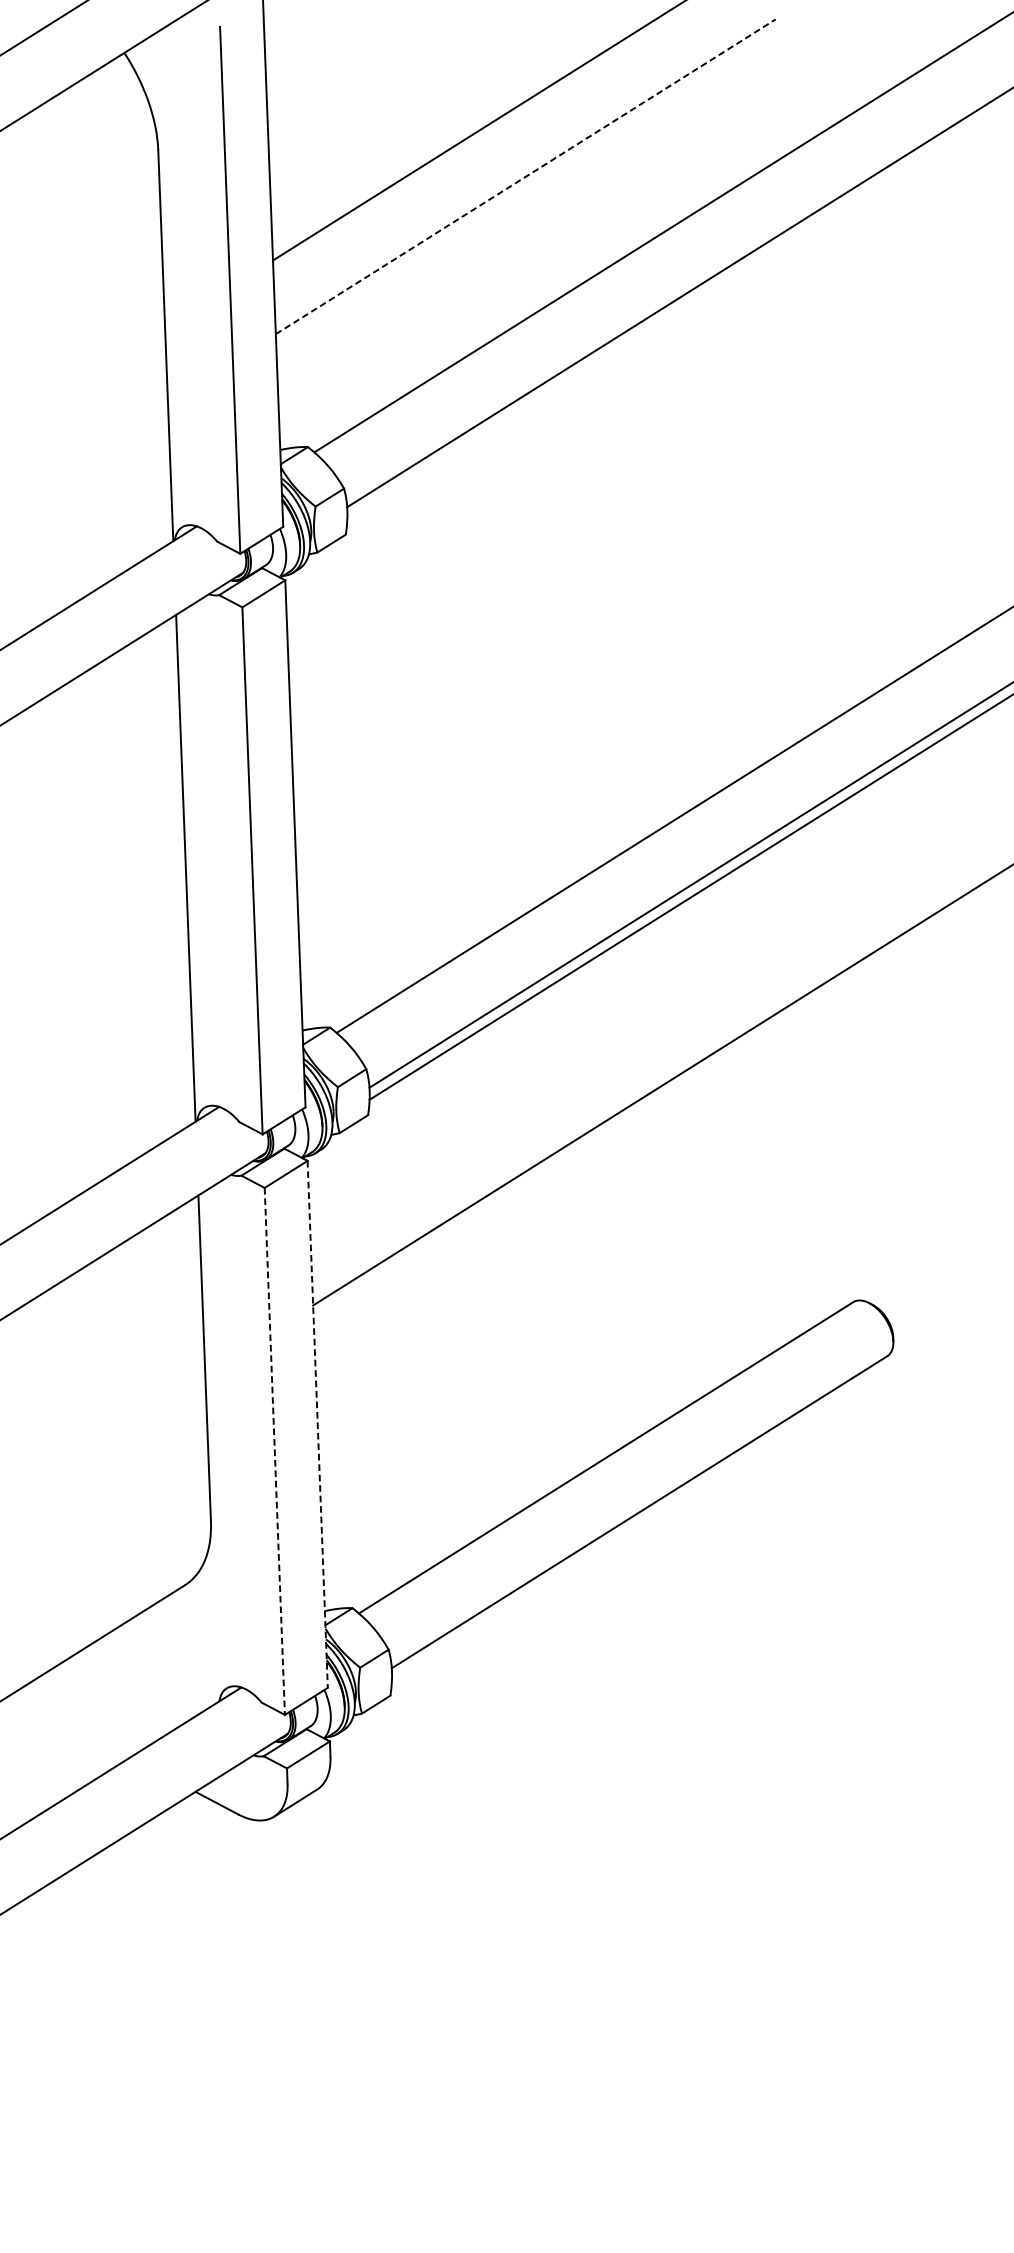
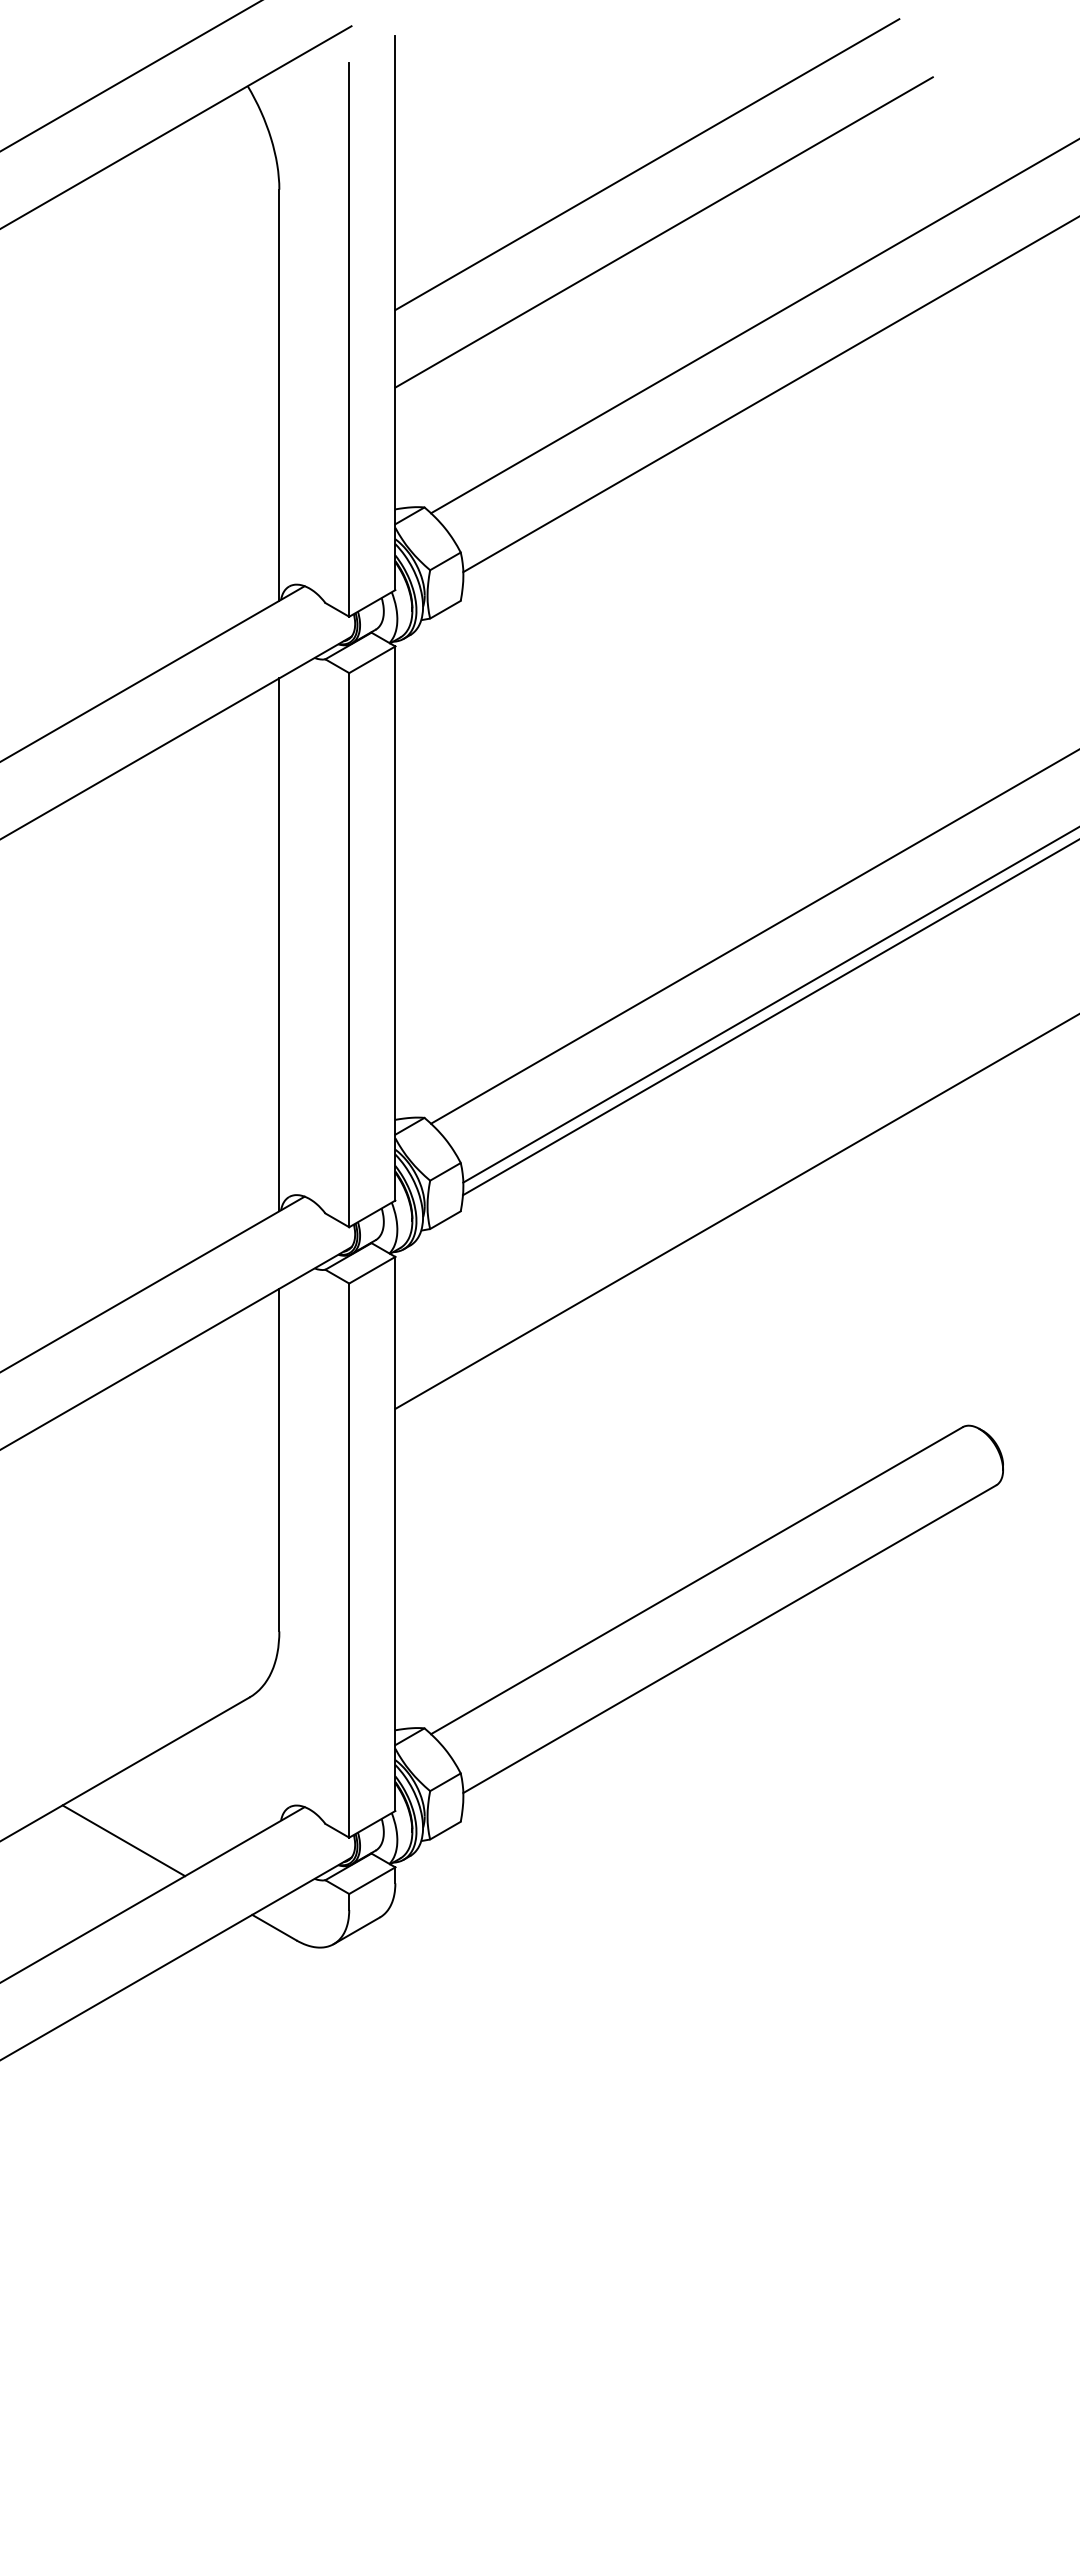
line: (526, 176) -> (664, 232), dashed -> solid
line: (317, 1424) -> (395, 1534), dashed -> solid
line: (275, 1452) -> (349, 1561), dashed -> solid
line: (70, 1725) -> (123, 1840), added

